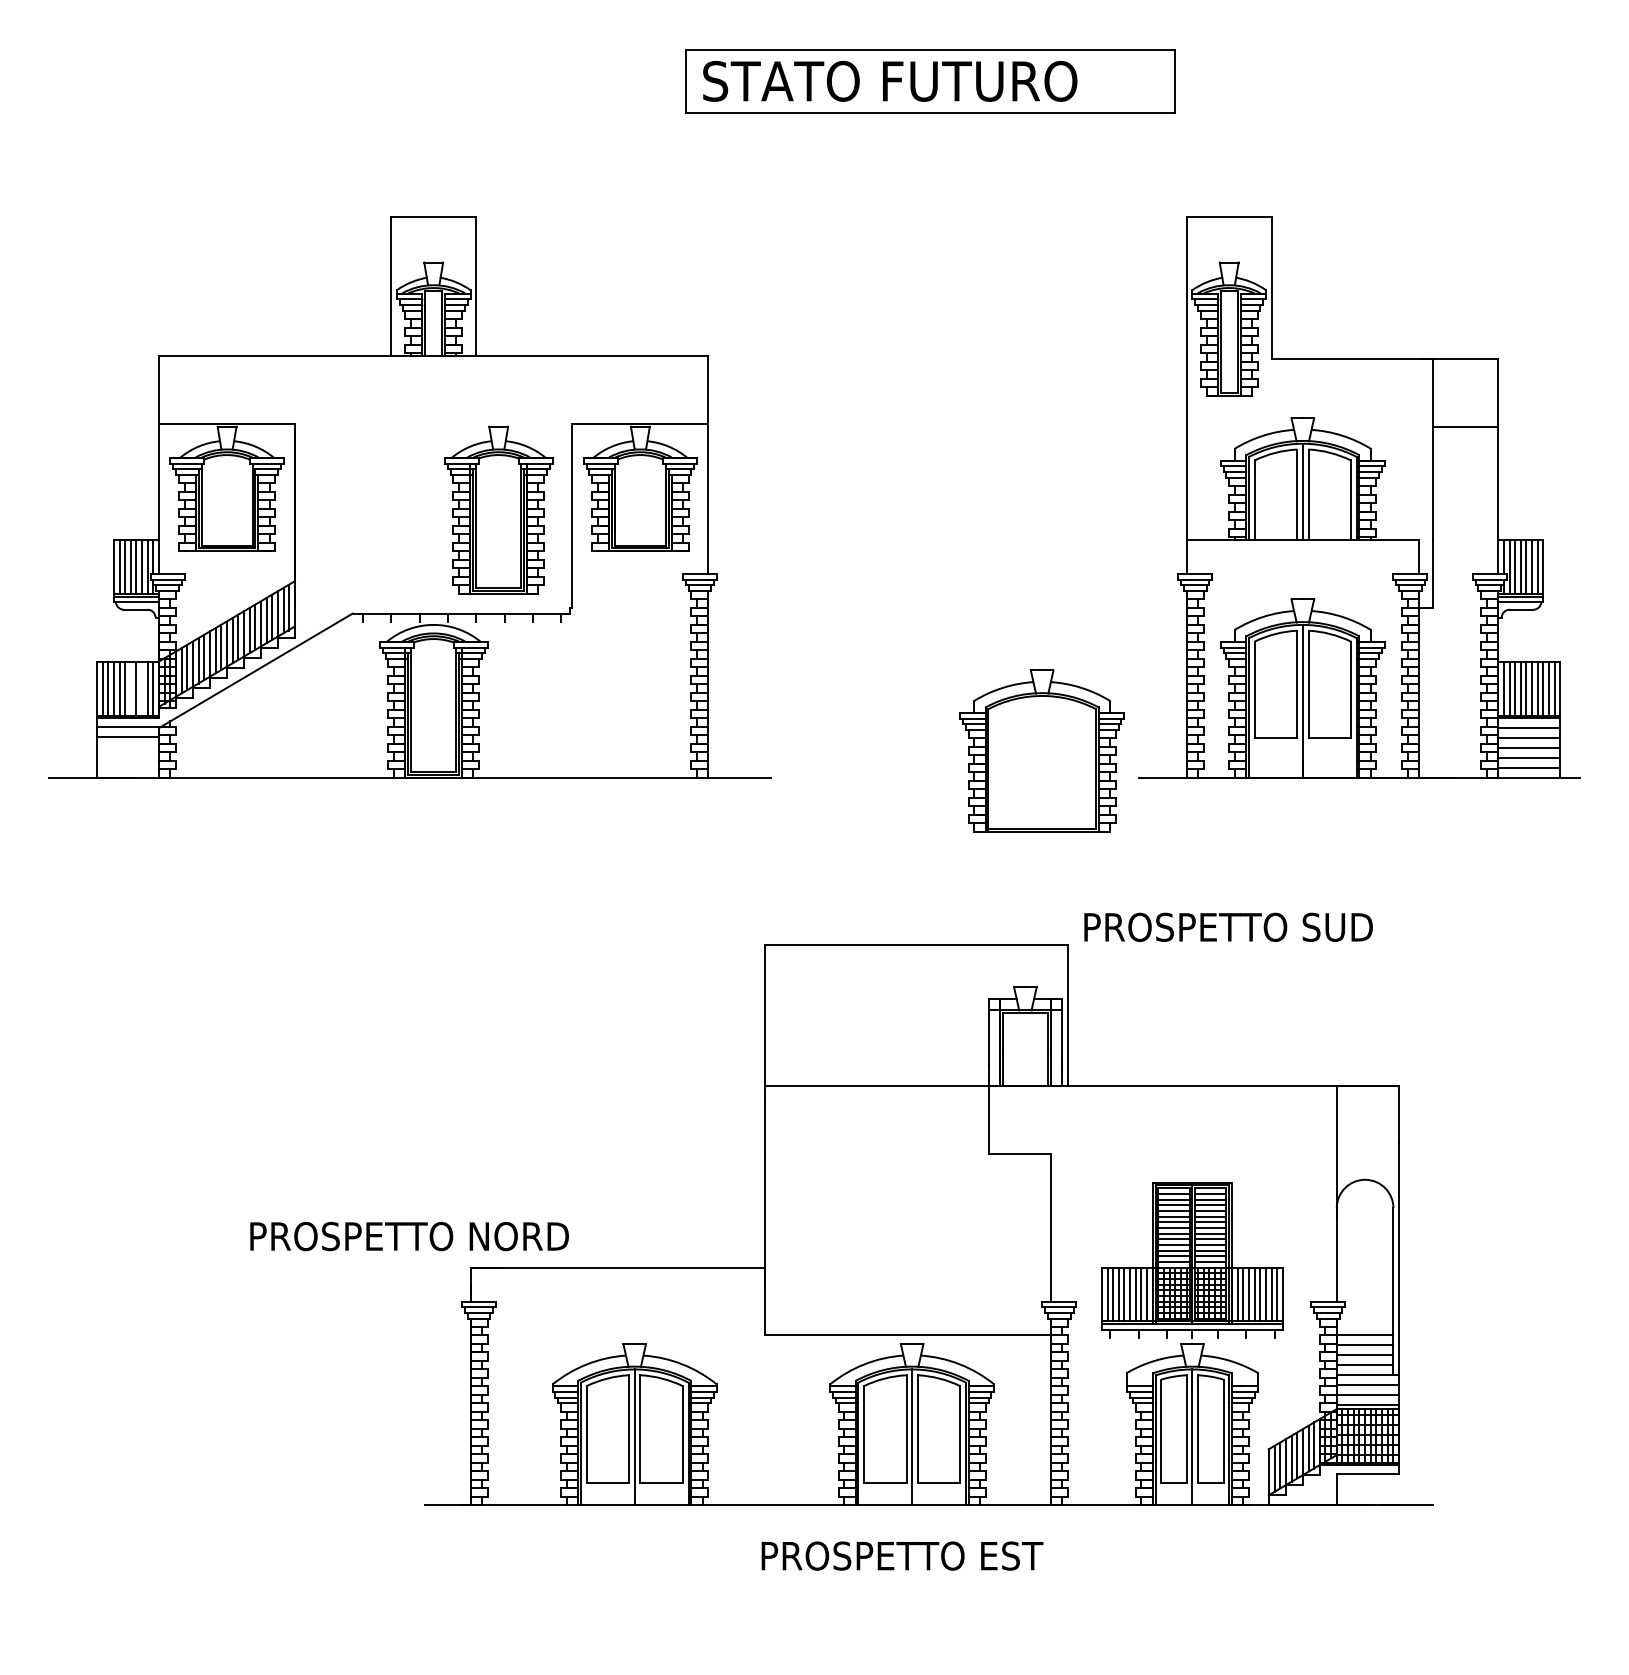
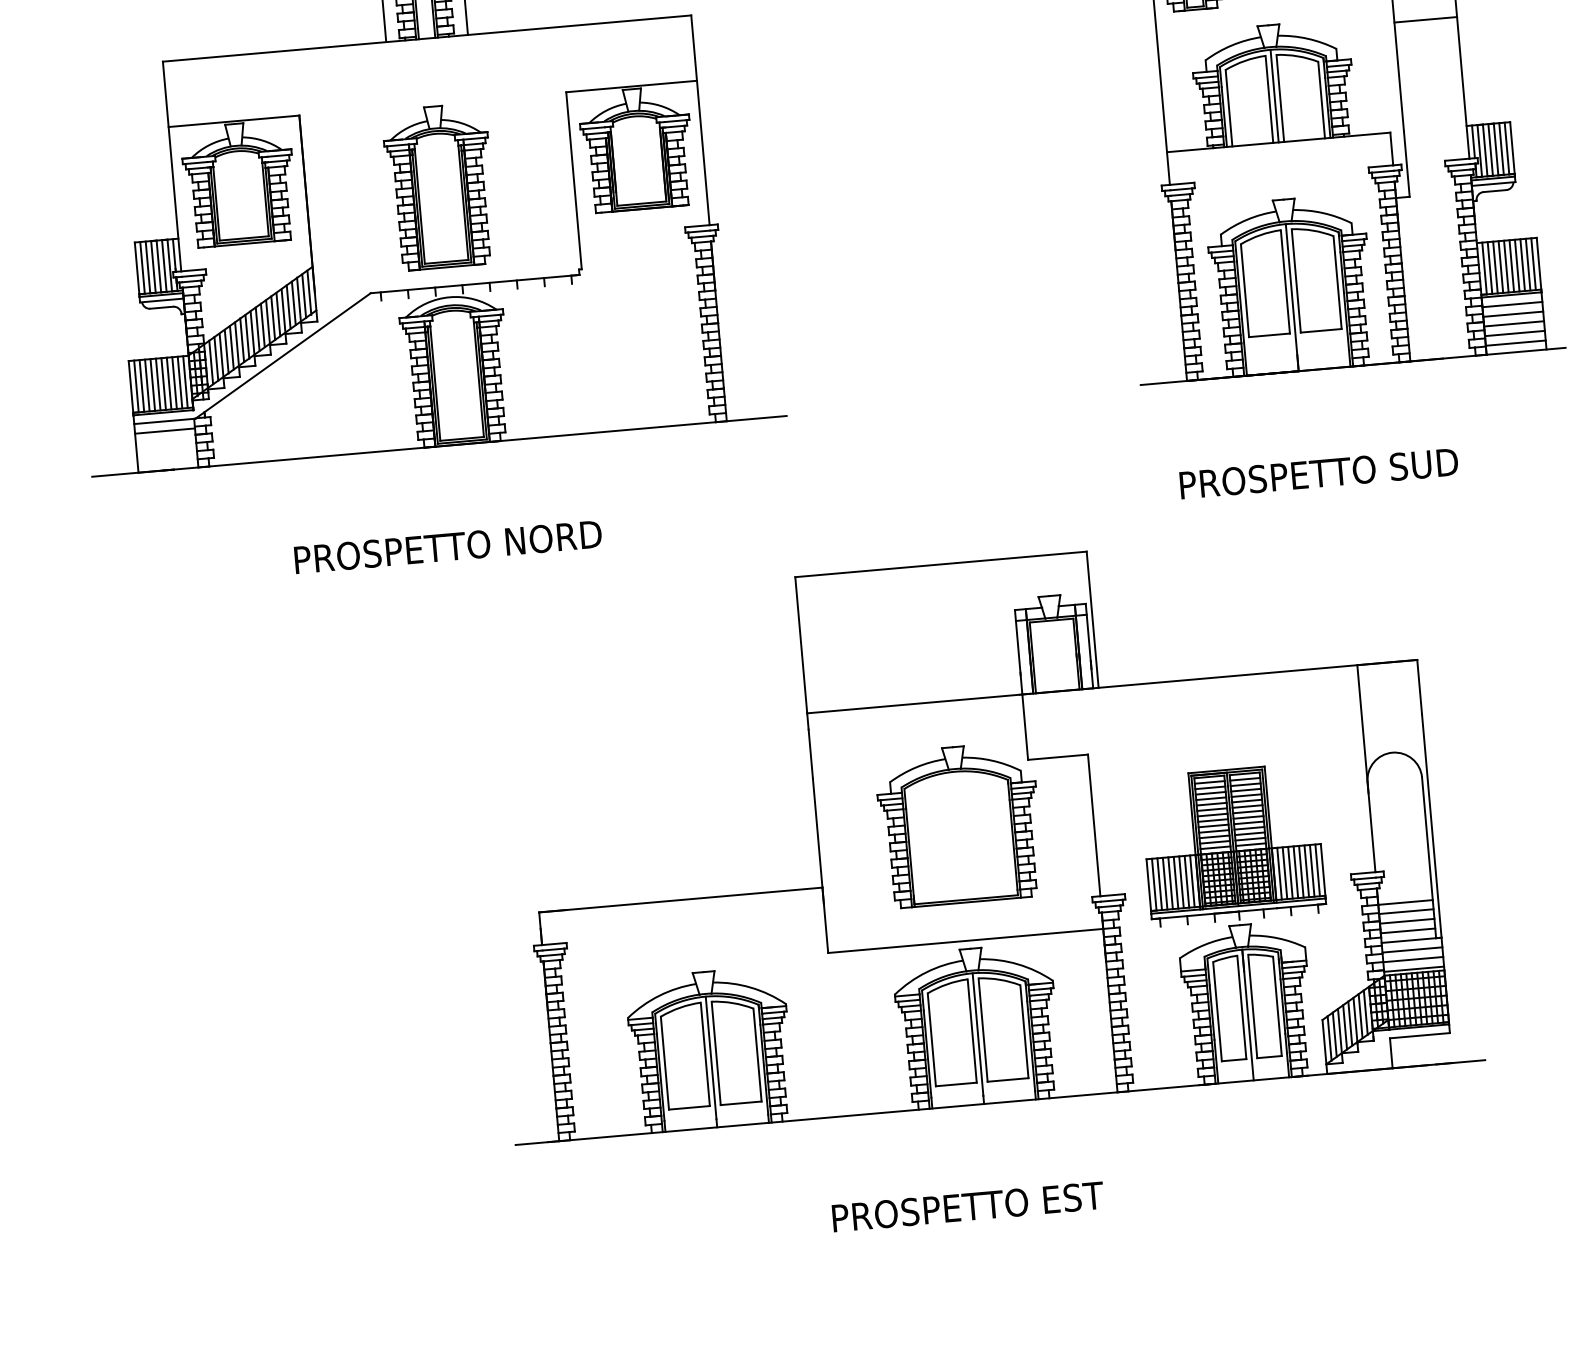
part: (498, 509) -> (439, 186), moved
line: (130, 688) -> (163, 383), added
line: (142, 688) -> (174, 382), added
part: (1041, 750) -> (958, 824), moved
text: (1228, 926) -> (1318, 472), moved
text: (409, 1236) -> (448, 547), moved
text: (902, 1555) -> (968, 1206), moved

